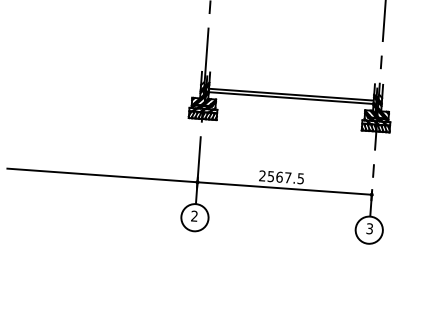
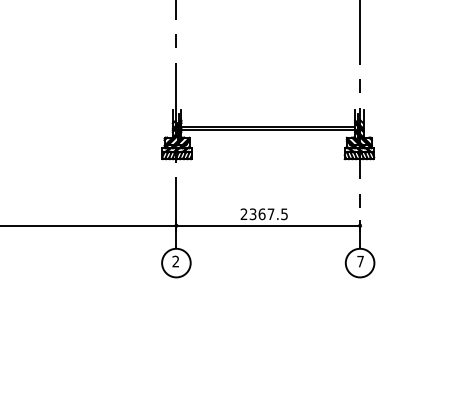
text: (271, 175) -> (253, 213), 2567.5 -> 2367.5
text: (369, 228) -> (360, 261), 3 -> 7

